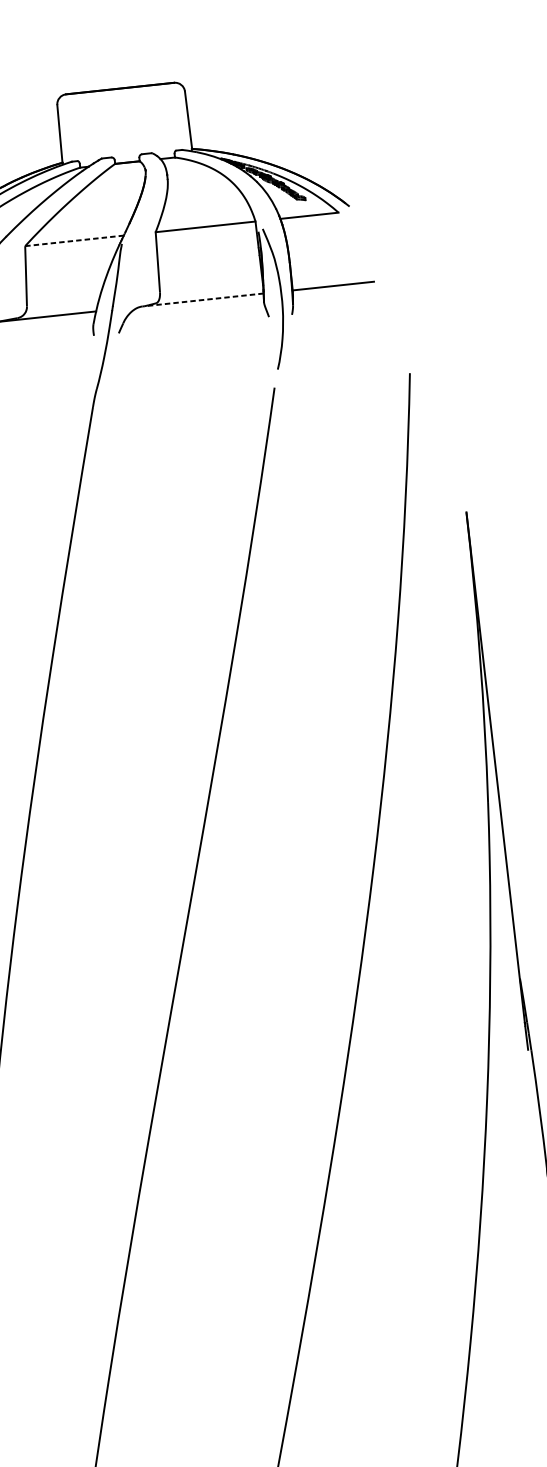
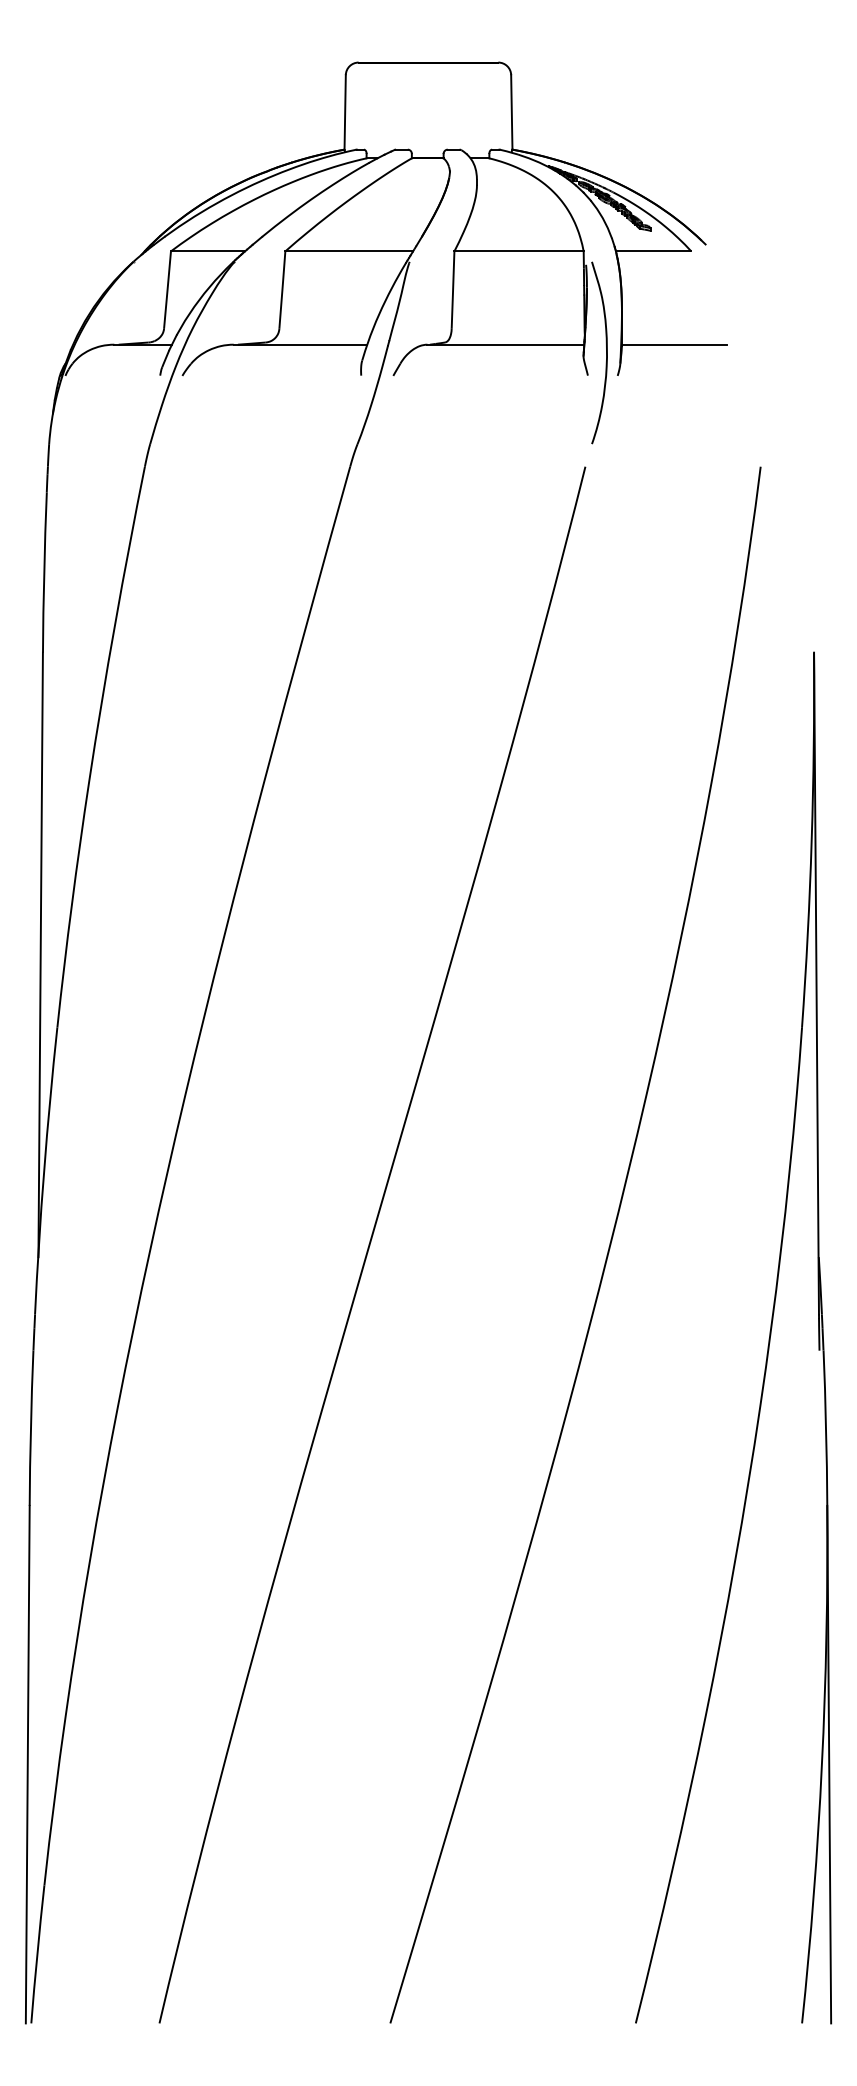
line: (74, 240) -> (349, 251), dashed -> solid
line: (202, 299) -> (505, 344), dashed -> solid

